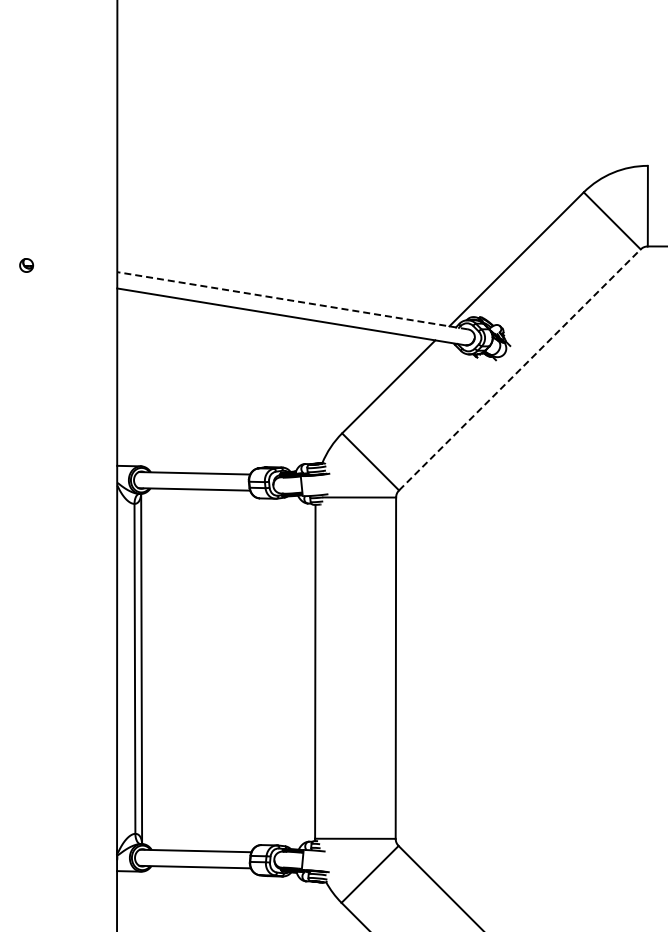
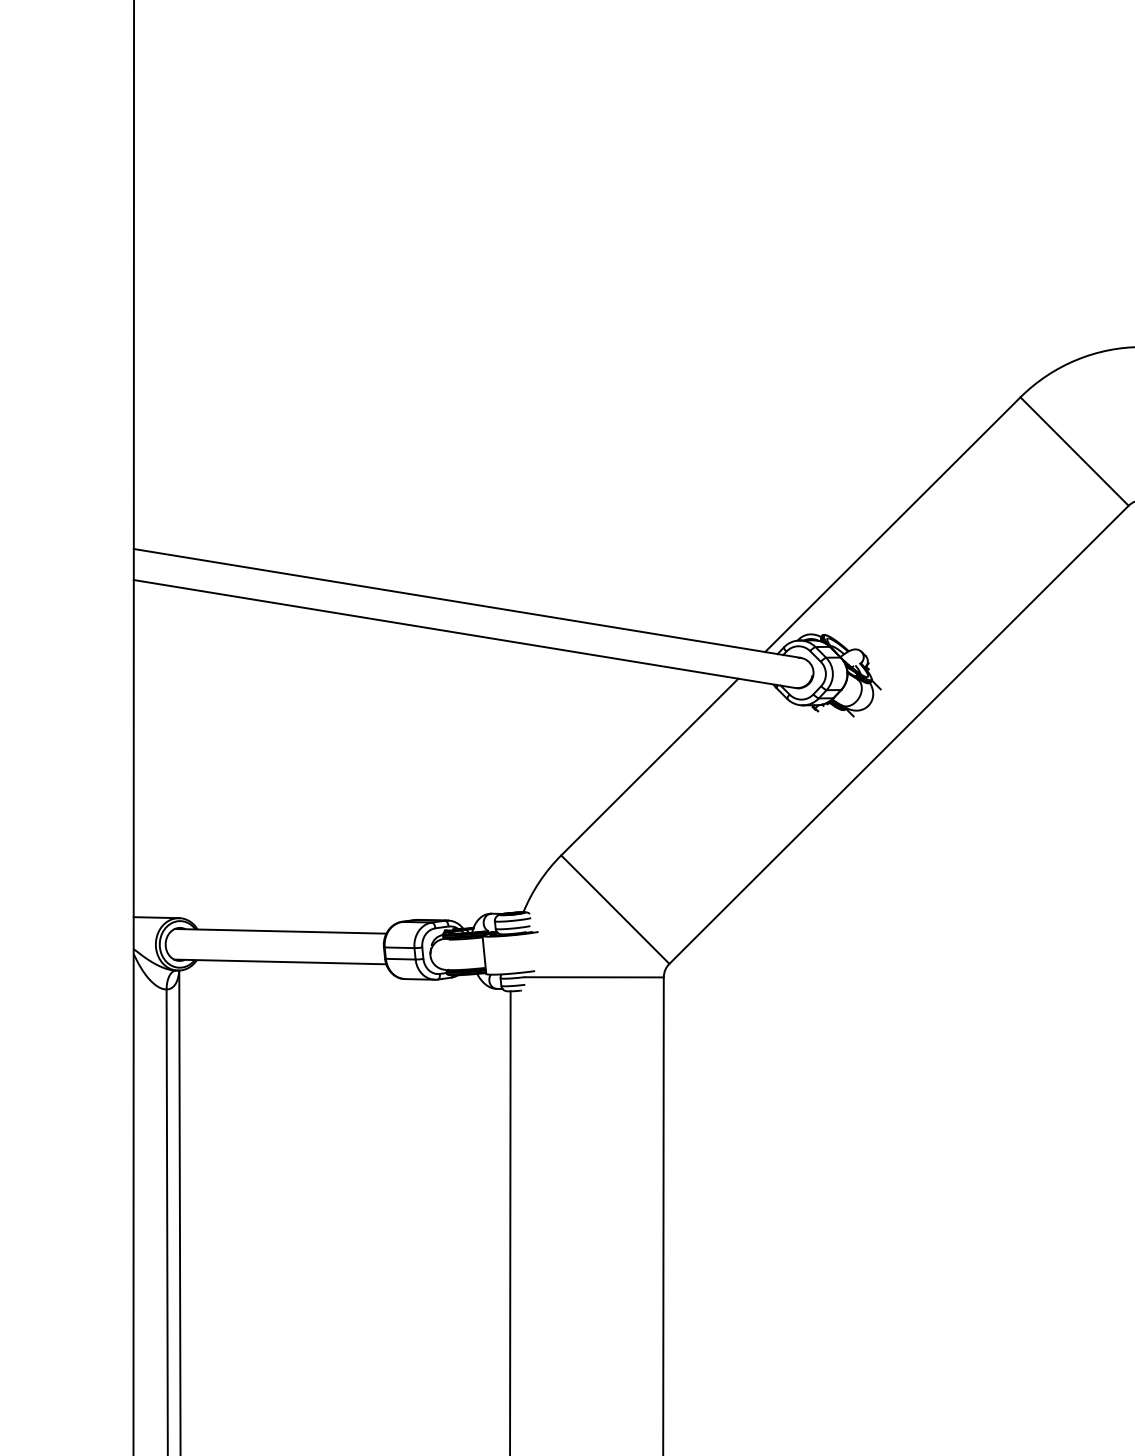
line: (292, 300) -> (466, 602), dashed -> solid
line: (519, 369) -> (898, 734), dashed -> solid

